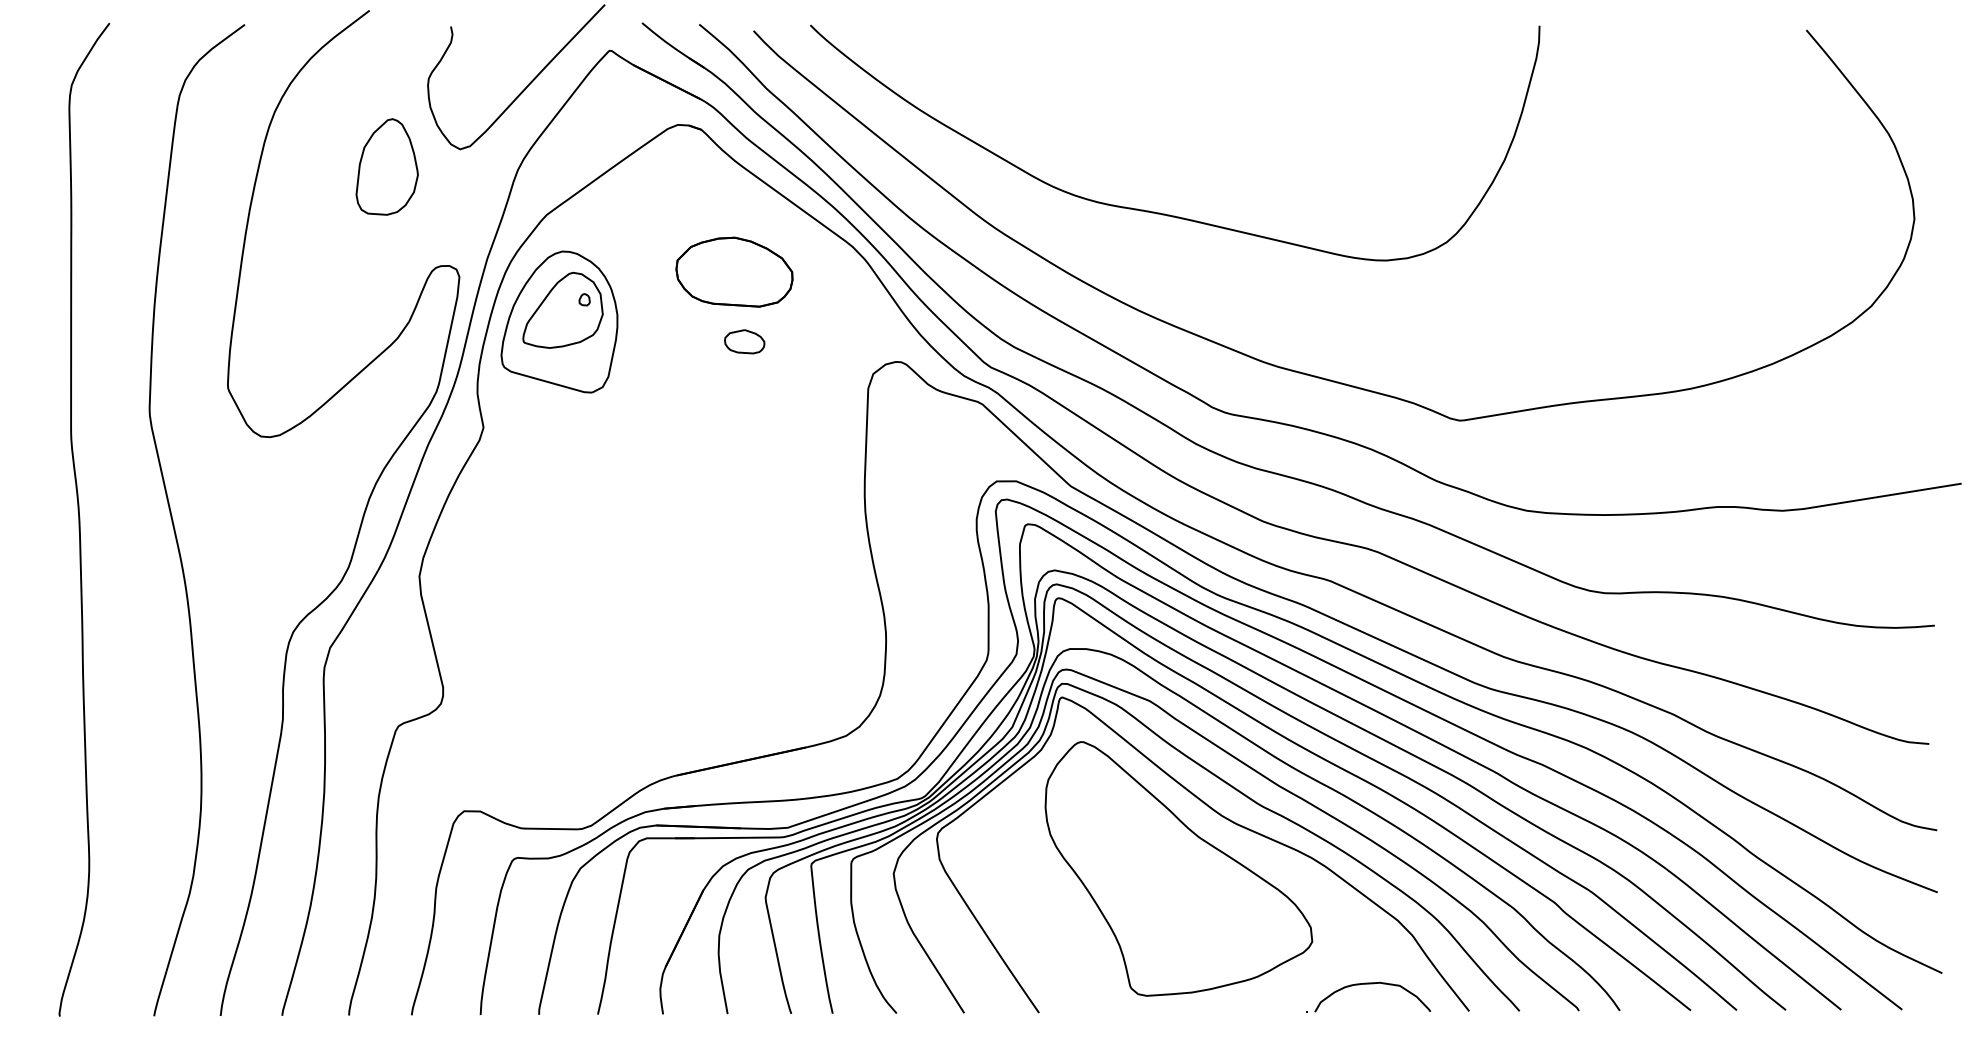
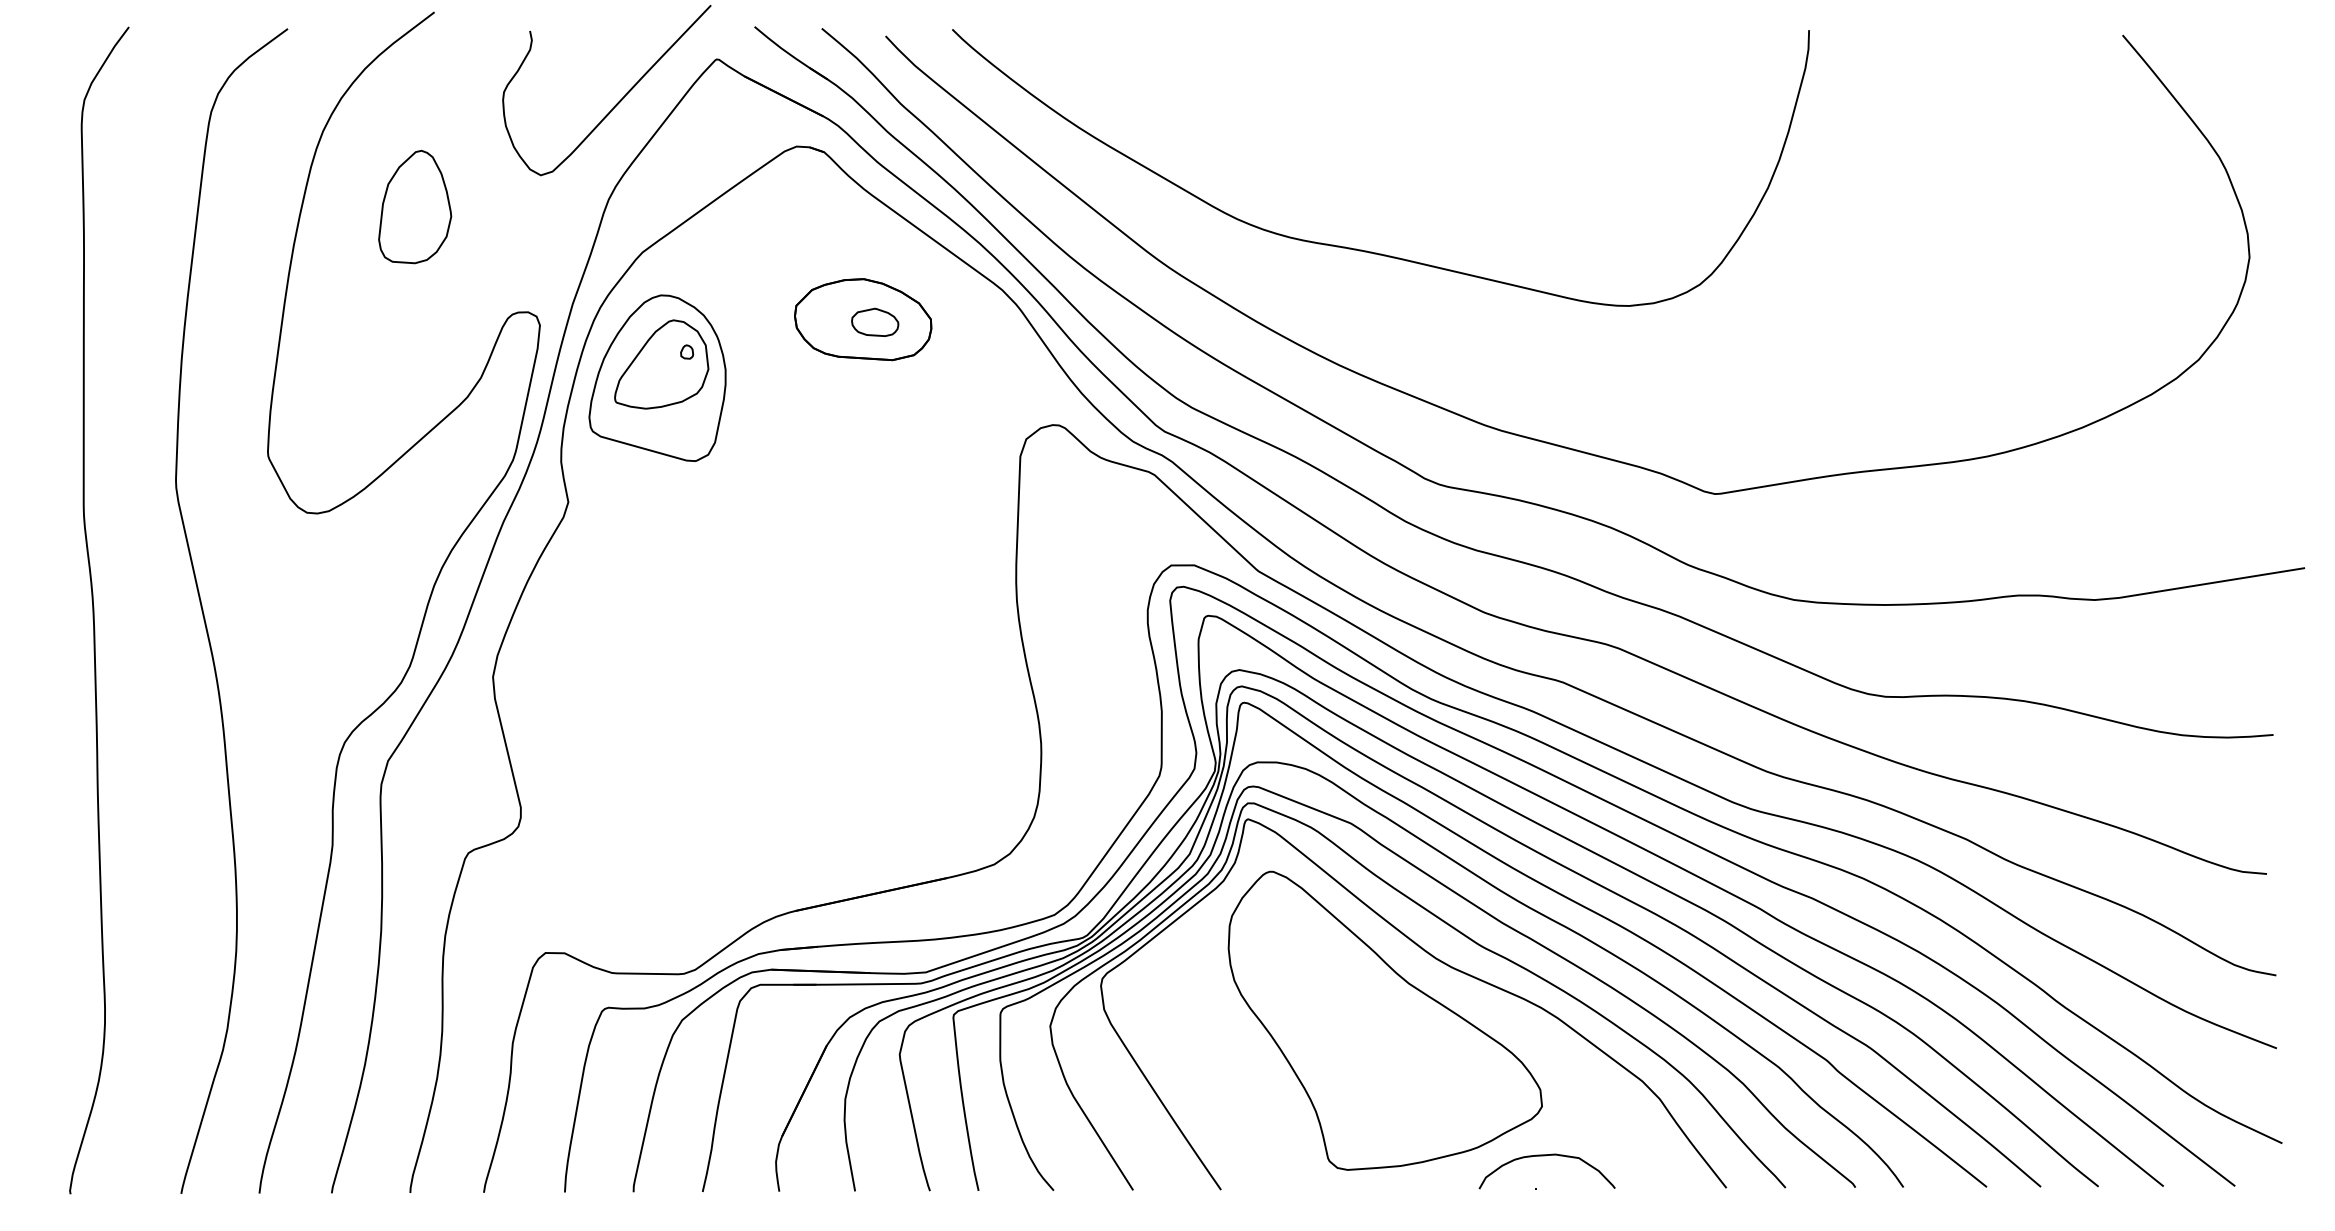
part: (387, 166) -> (415, 206), moved
part: (744, 341) -> (875, 321), moved
curve: (1371, 984) -> (1545, 1156), moved

